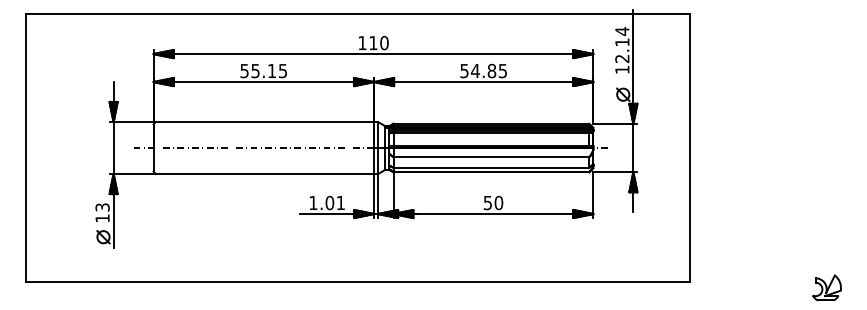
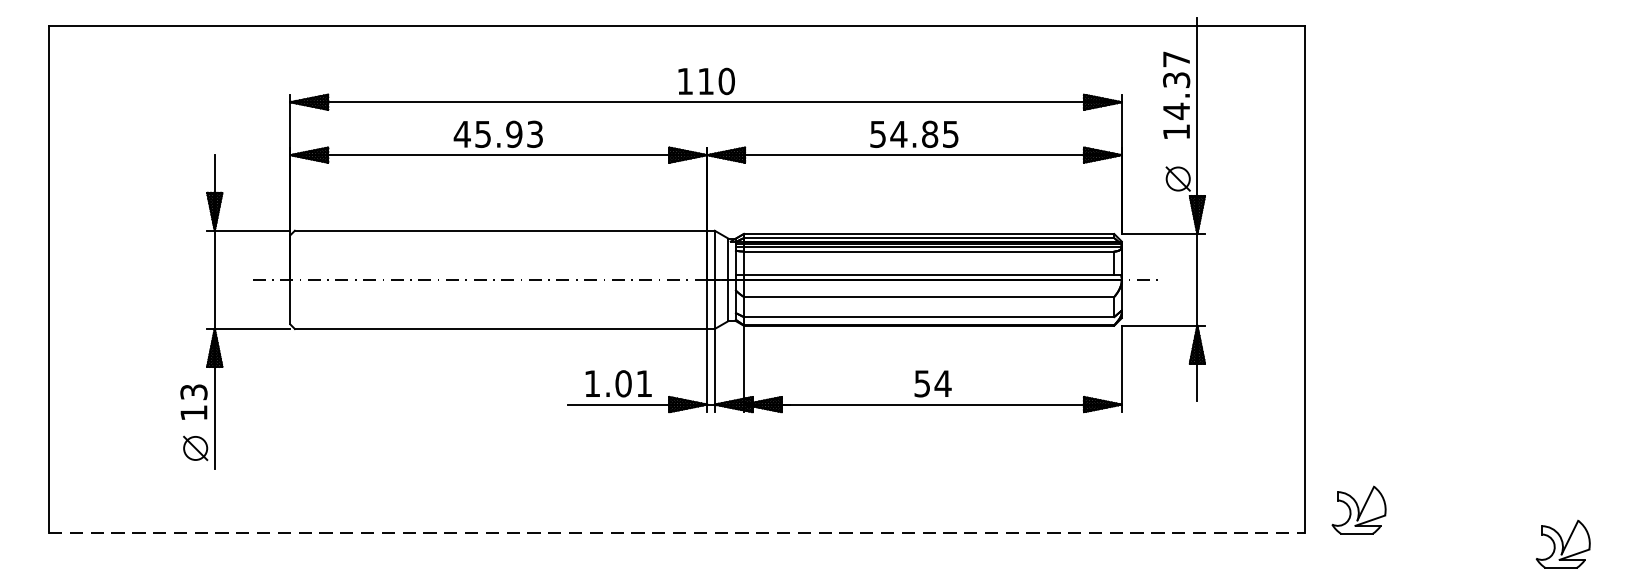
text: (622, 45) -> (1176, 85), 12.14 -> 14.37
text: (263, 70) -> (498, 133), 55.15 -> 45.93
text: (498, 202) -> (942, 382), 50 -> 54
part: (718, 269) -> (1358, 509), added
line: (358, 282) -> (677, 534), solid -> dashed

